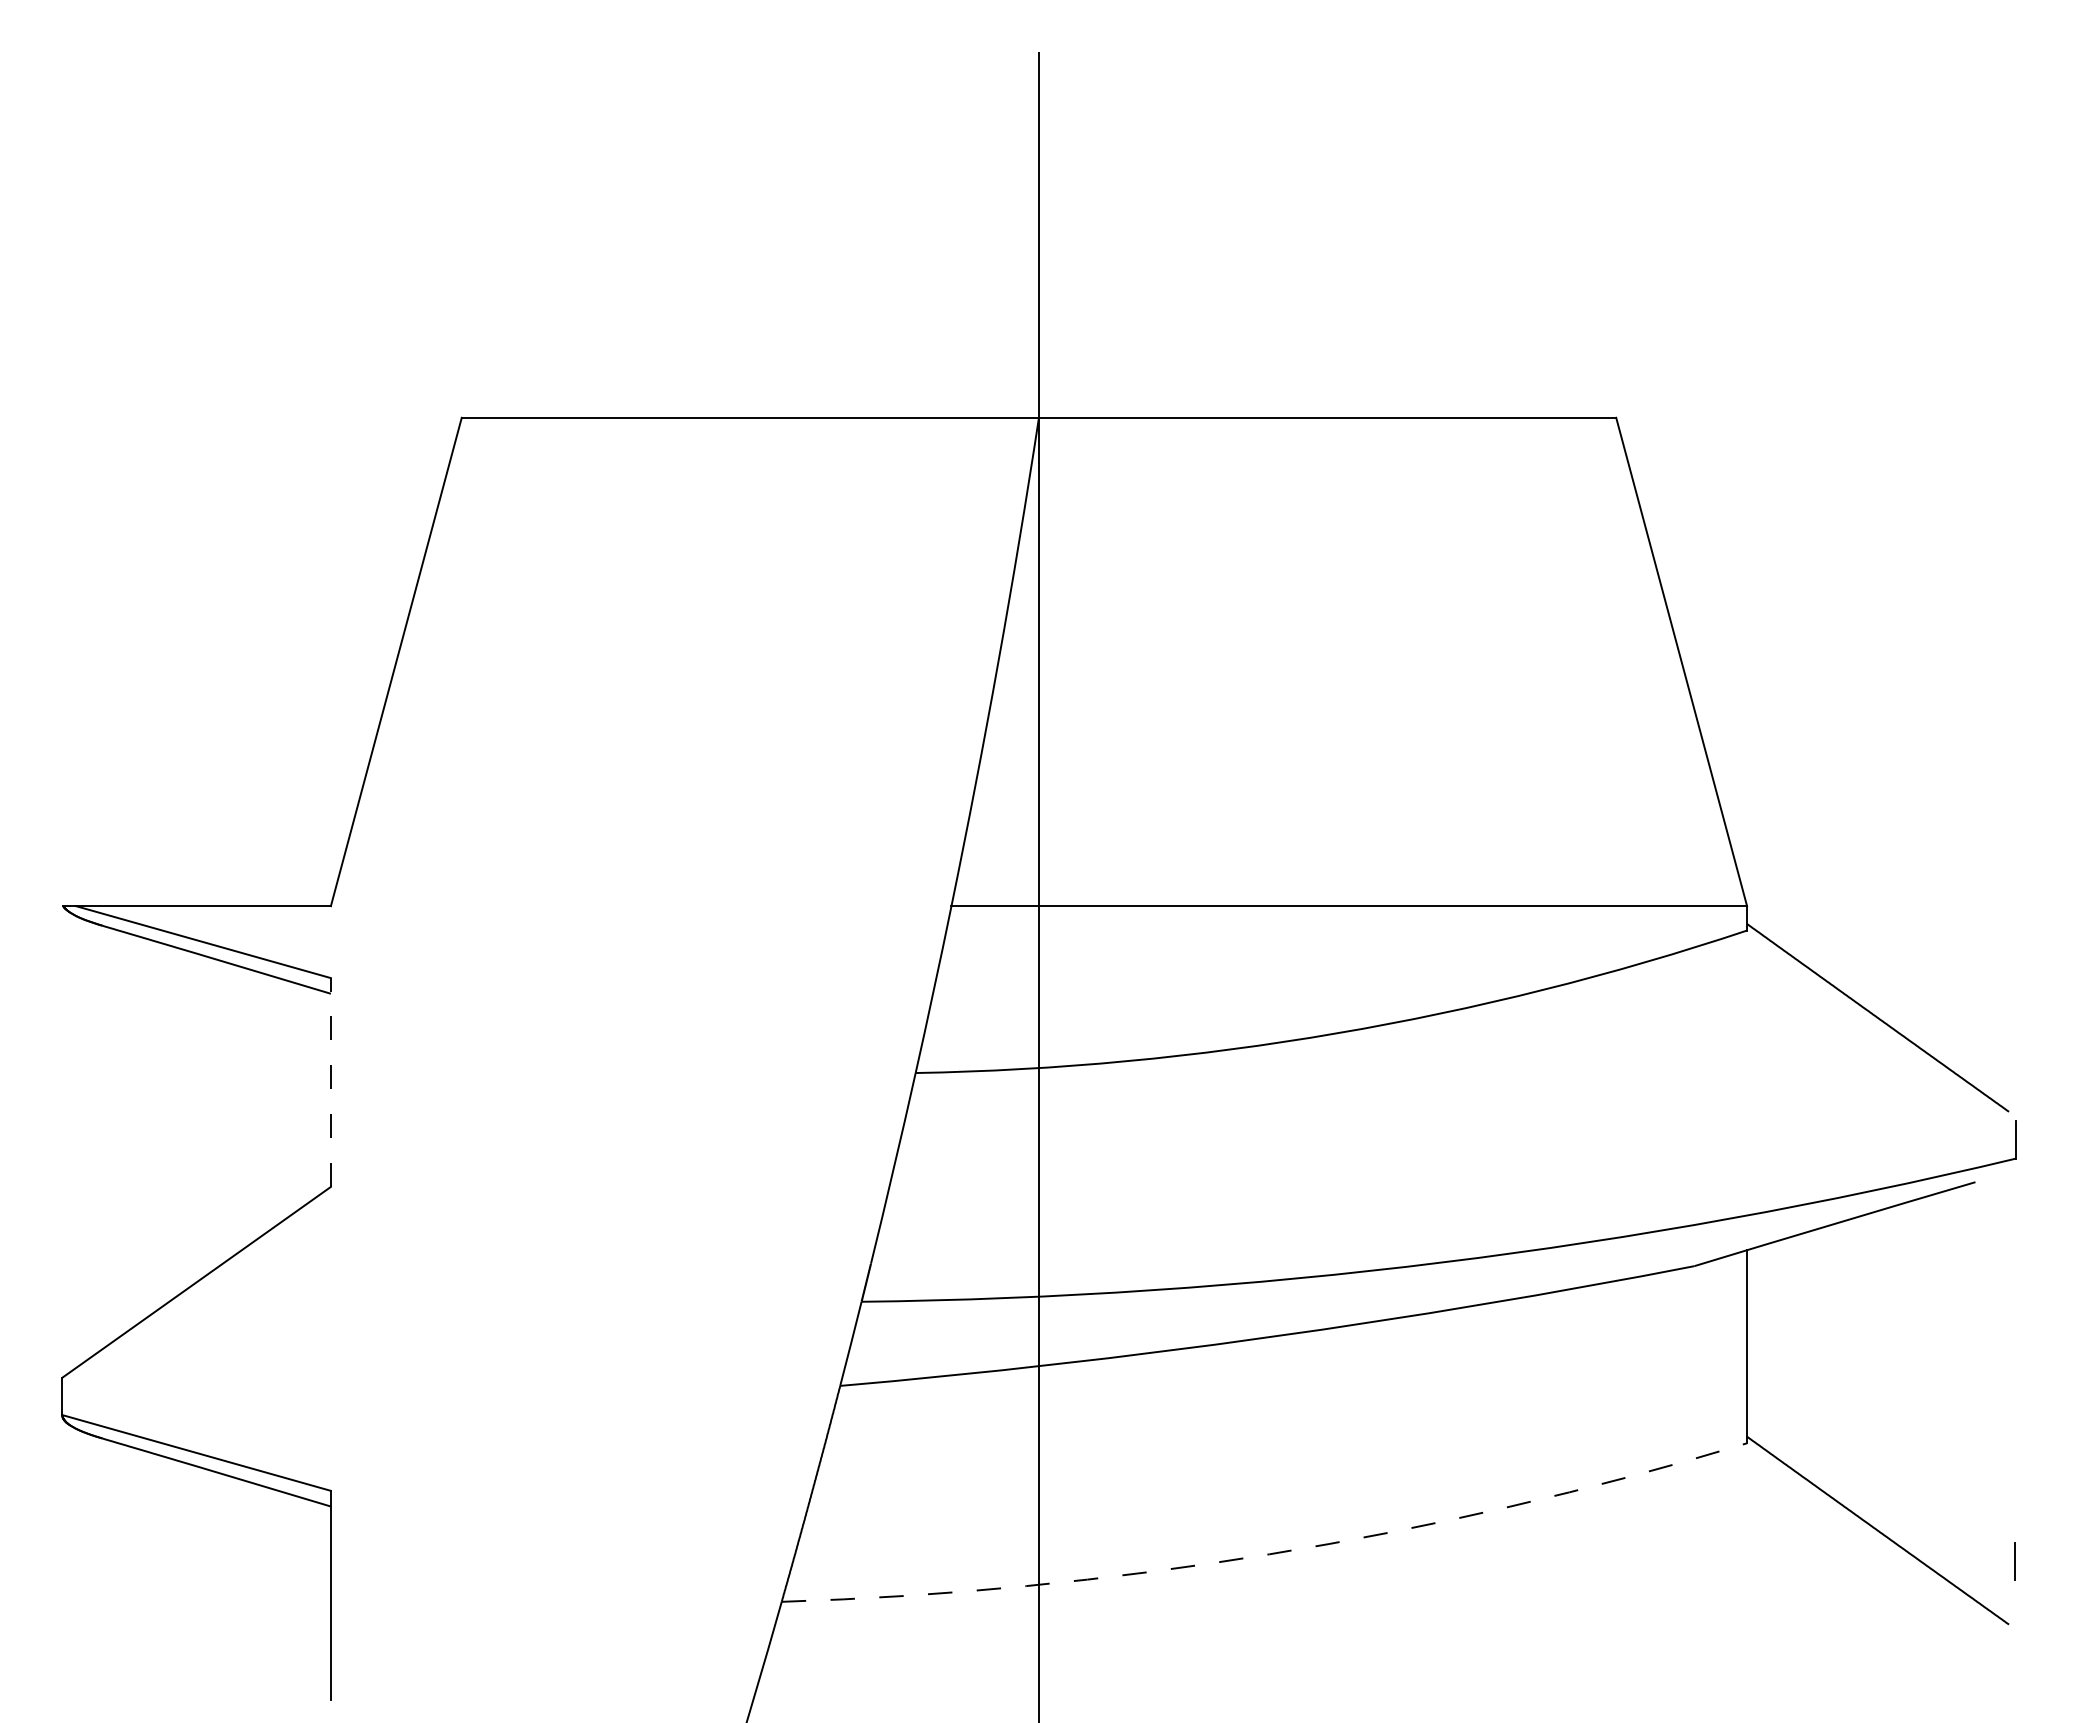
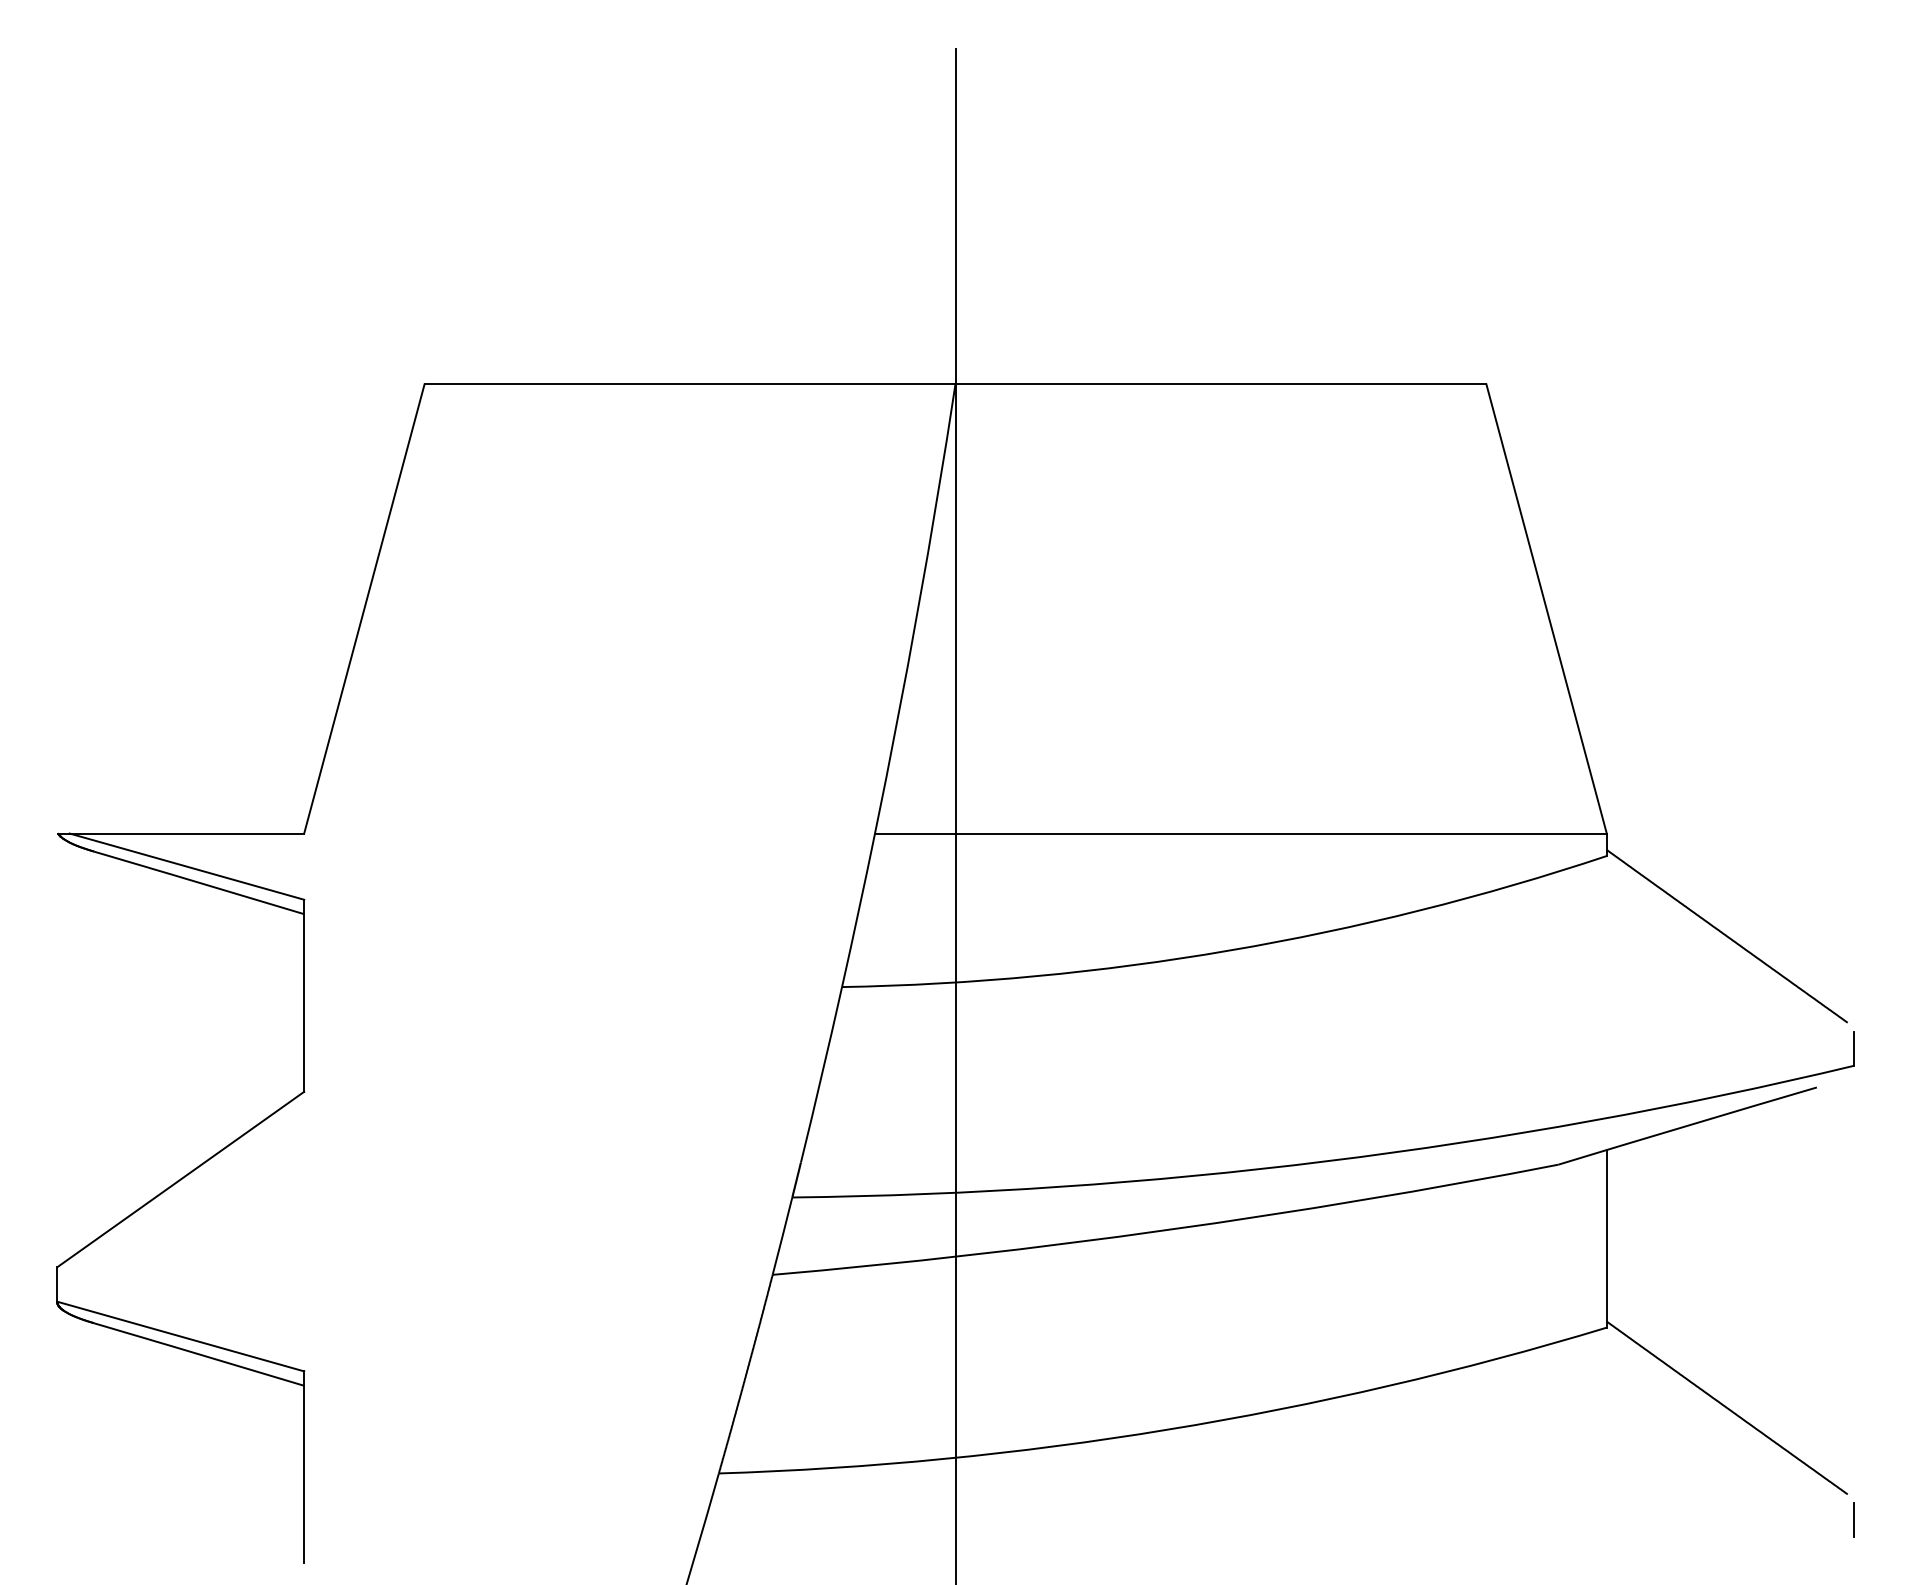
line: (330, 1082) -> (303, 995), dashed -> solid
arc: (1269, 1554) -> (1167, 1429), dashed -> solid
line: (2014, 1561) -> (1853, 1520), moved

